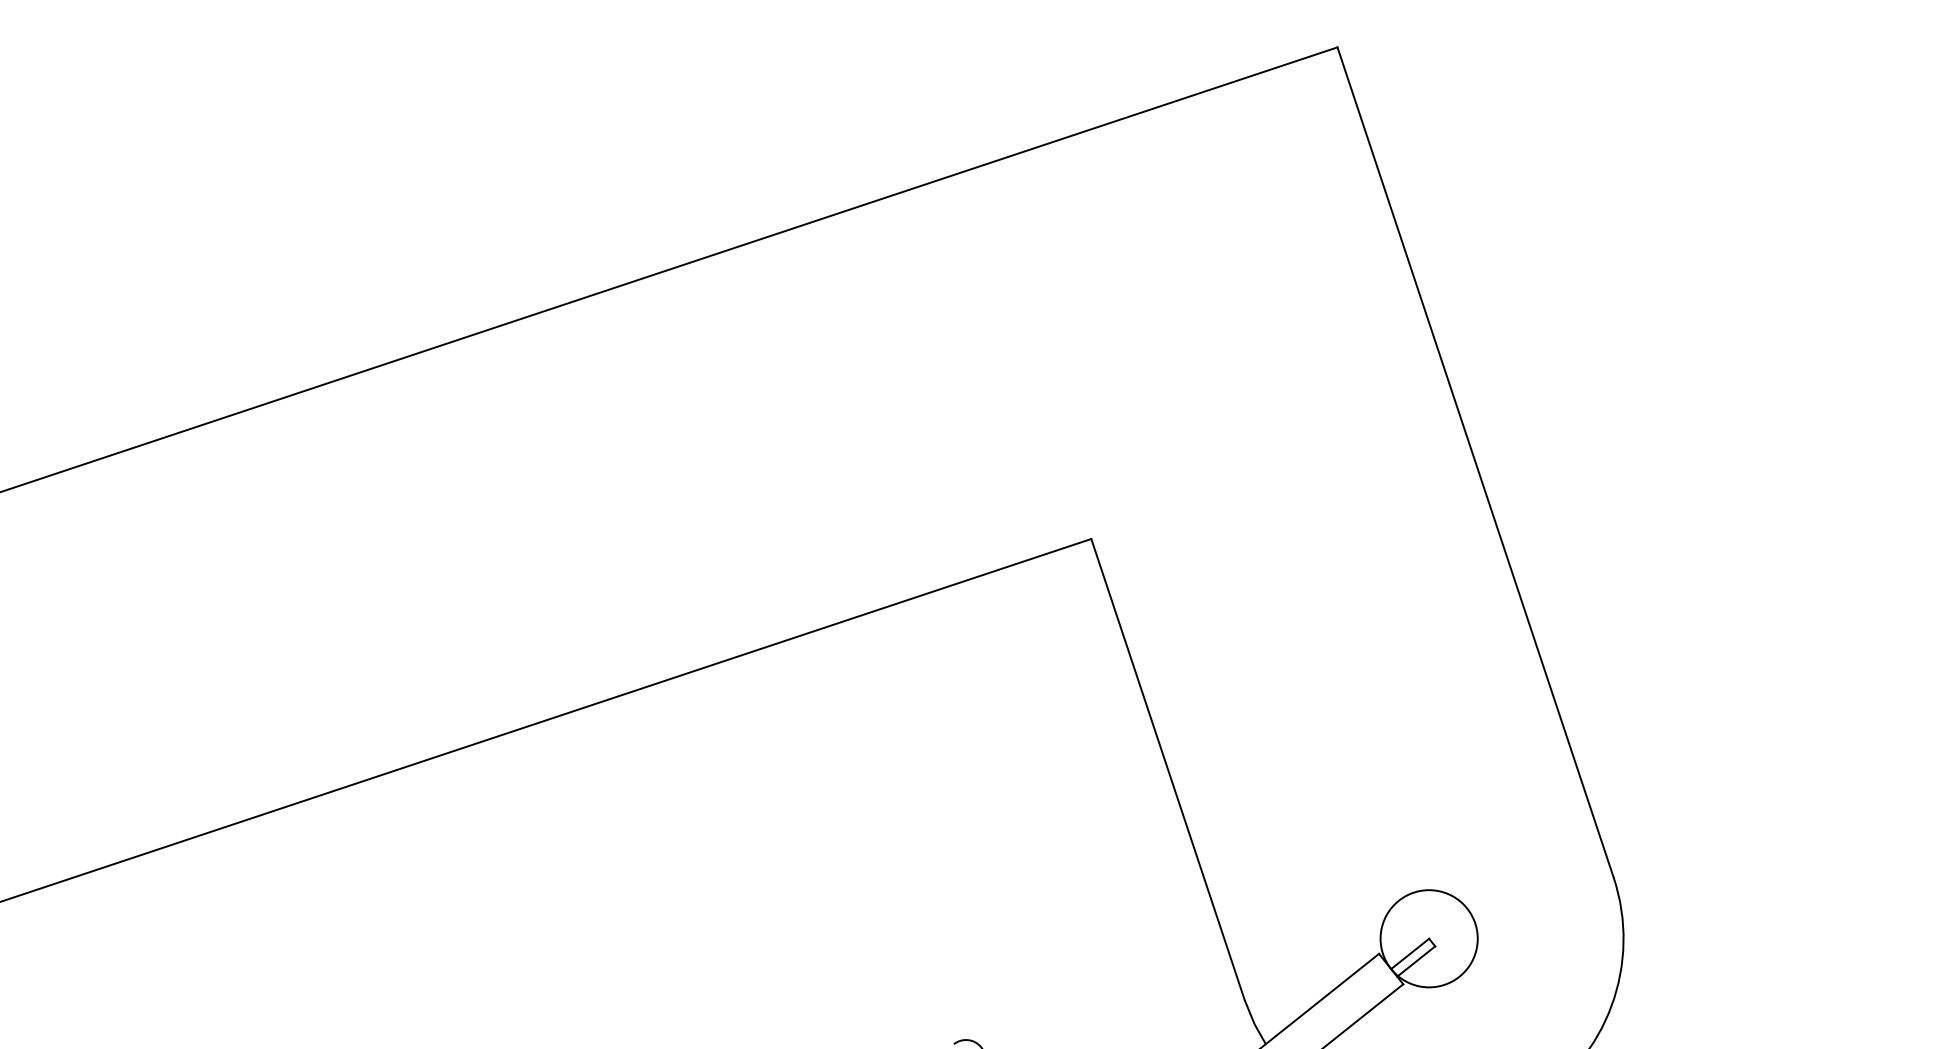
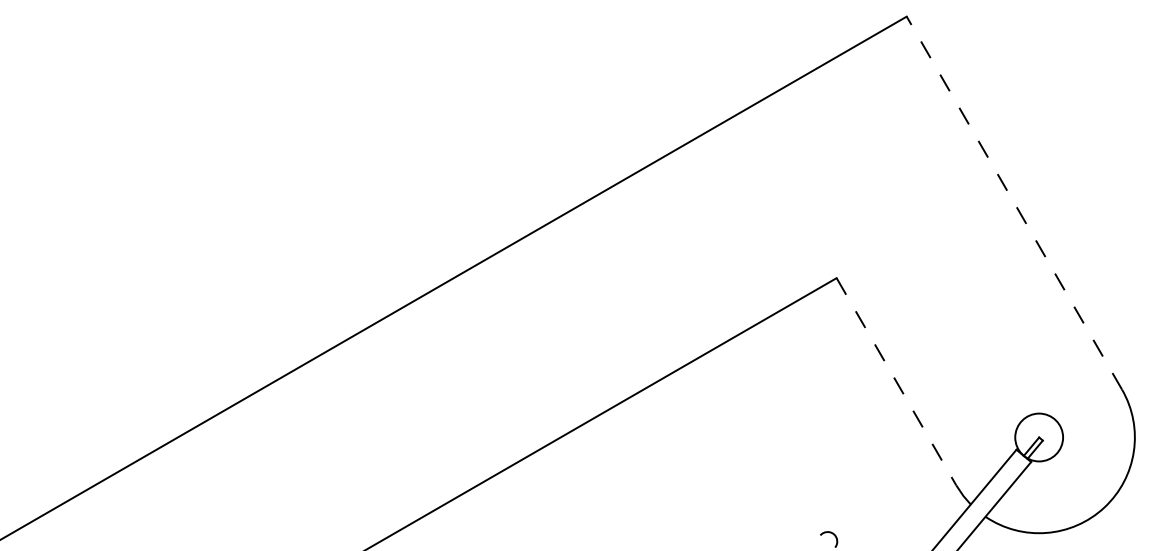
line: (1476, 461) -> (1014, 202), solid -> dashed
line: (1168, 769) -> (896, 381), solid -> dashed

